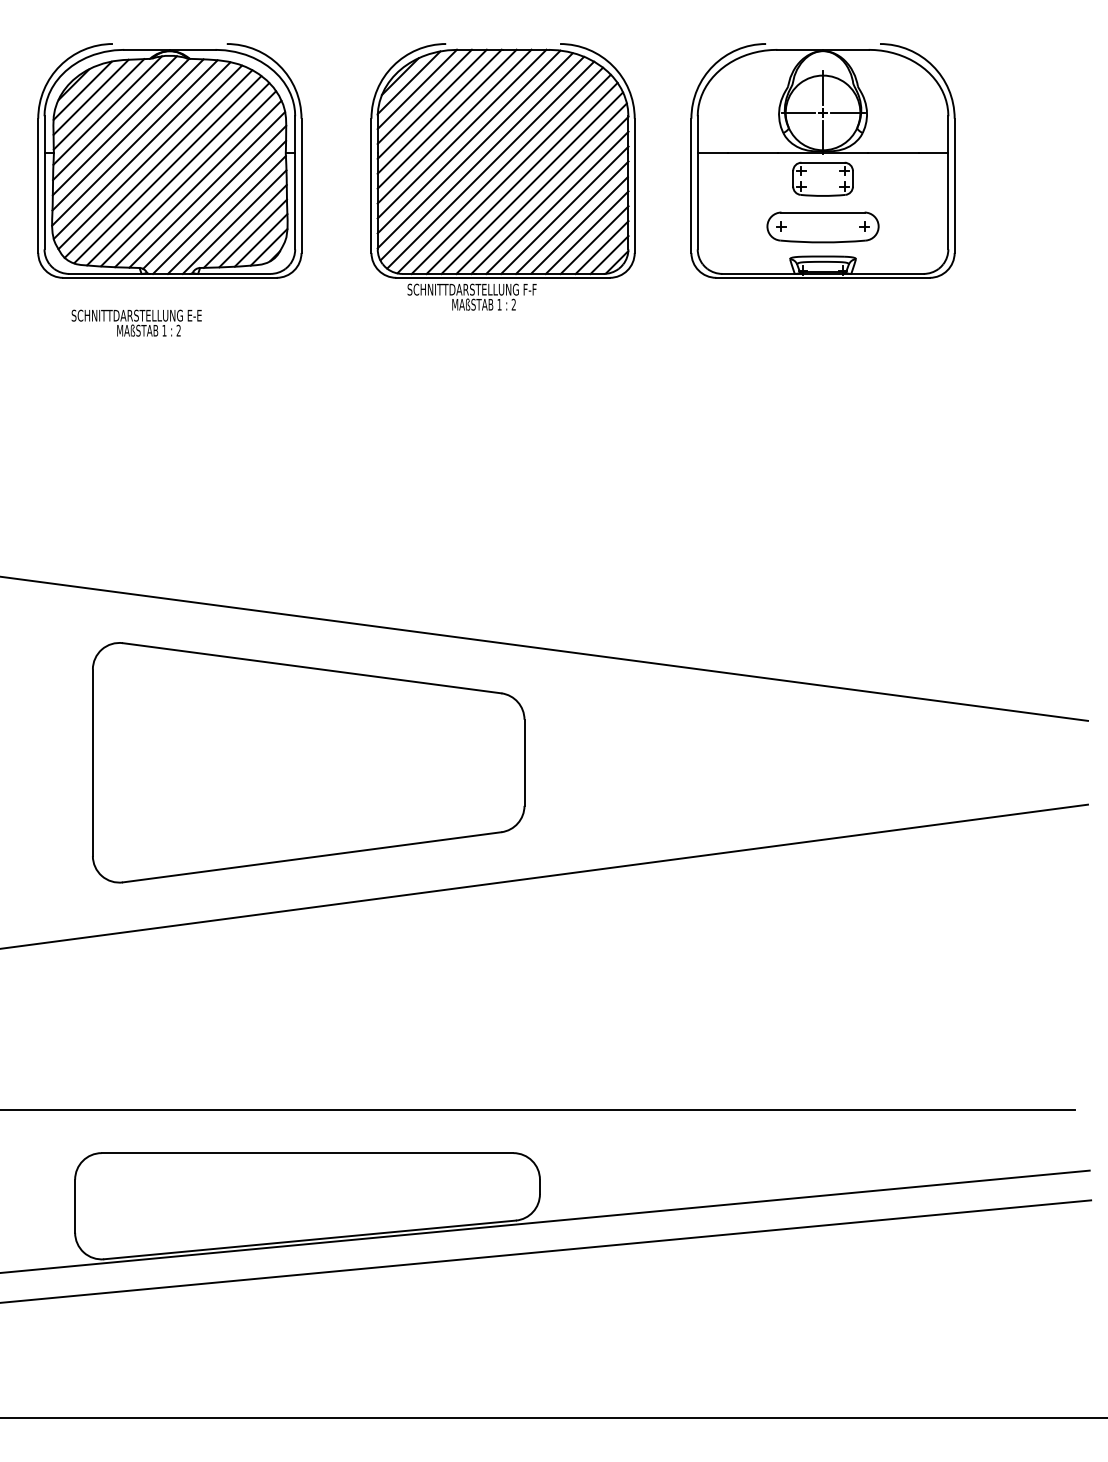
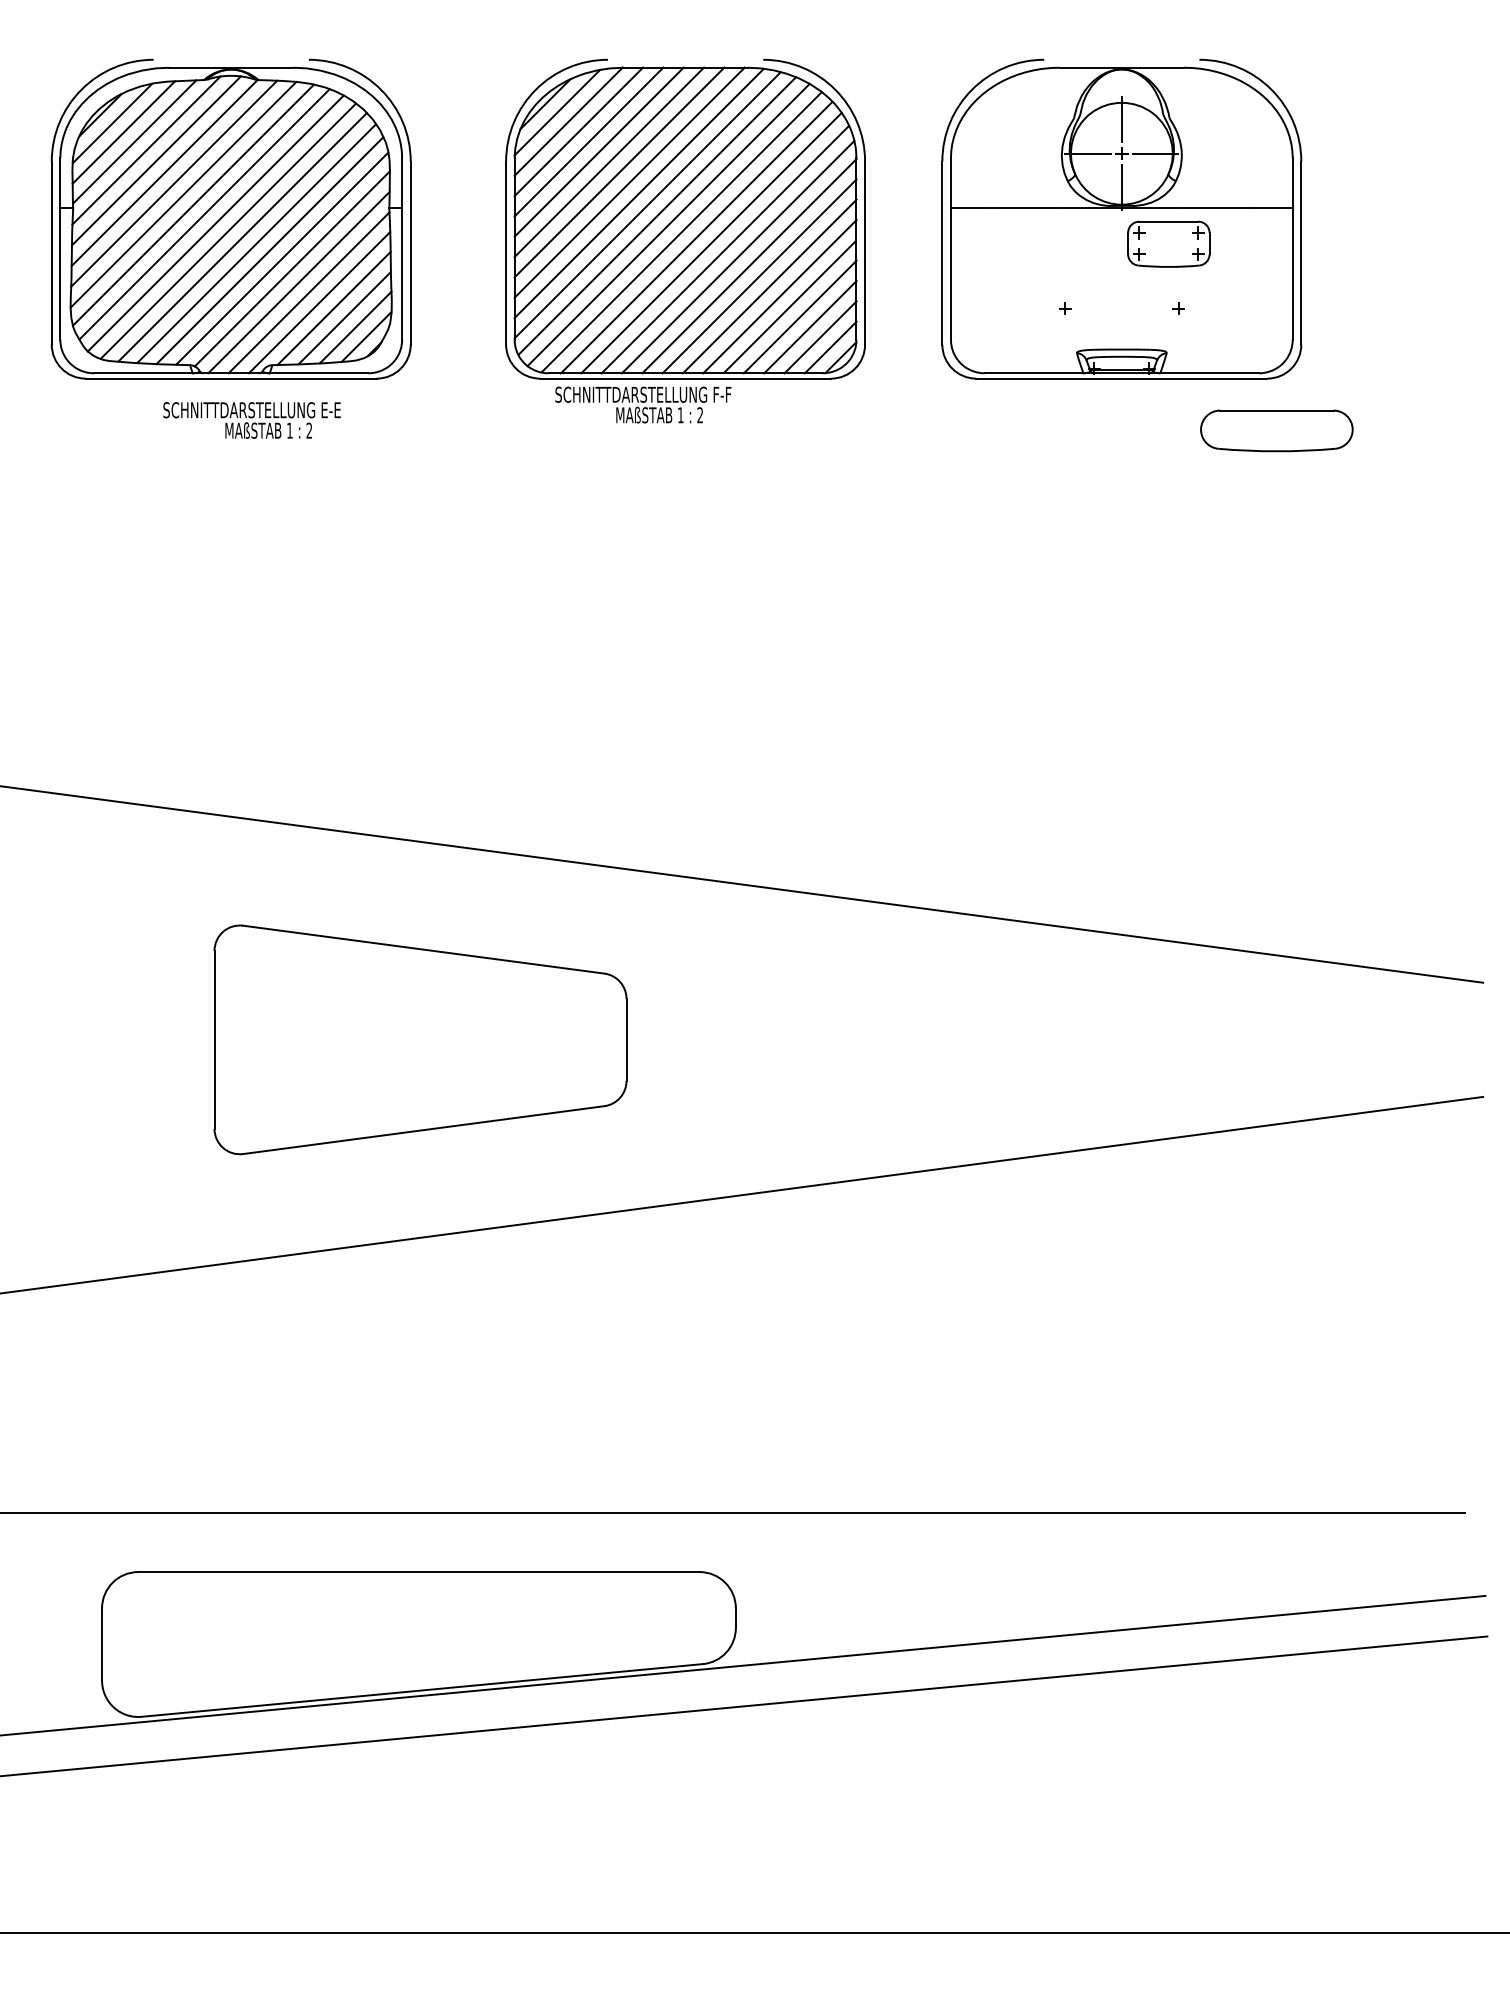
part: (822, 178) -> (1168, 243), moved
part: (822, 227) -> (1276, 430), moved
text: (136, 323) -> (251, 420), moved
part: (308, 762) -> (420, 1039), size x0.7

